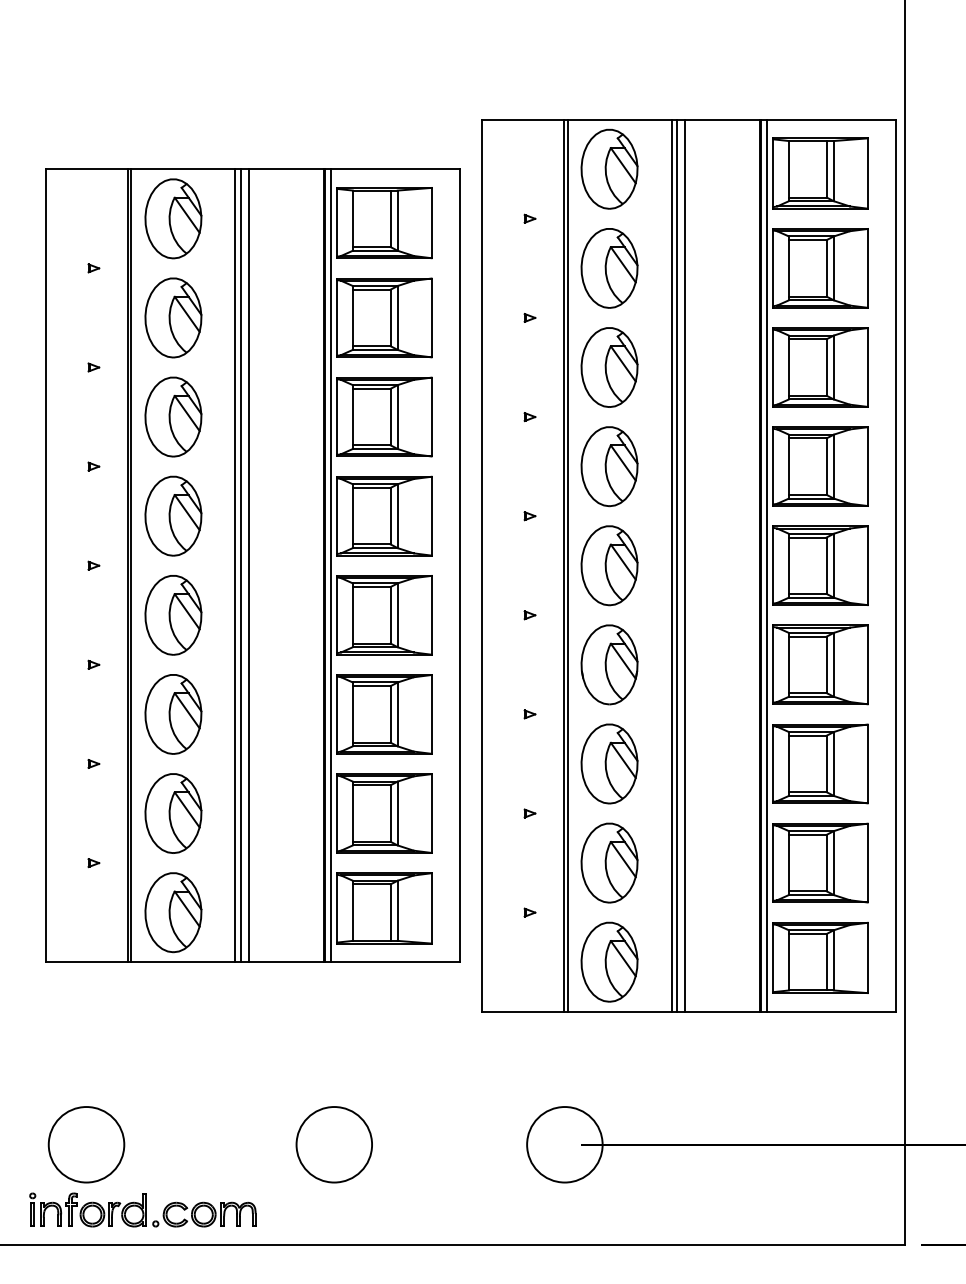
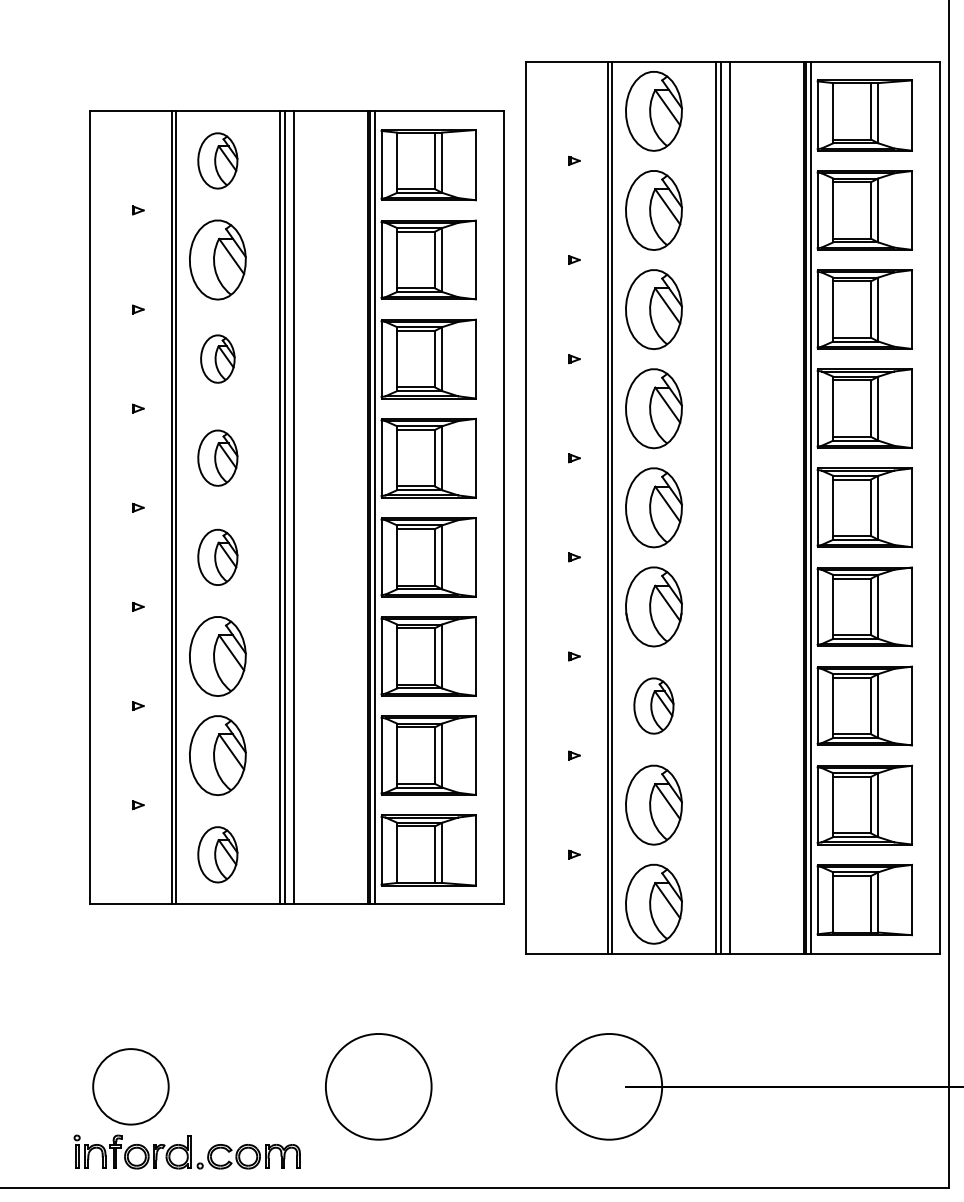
part: (173, 218) -> (217, 160), size x0.7
part: (173, 416) -> (217, 358), size x0.6
part: (173, 515) -> (217, 457), size x0.7
part: (173, 615) -> (217, 557), size x0.7
part: (609, 763) -> (653, 705), size x0.7
part: (173, 912) -> (217, 854), size x0.7
circle: (334, 1144) -> (378, 1086), size x1.4
circle: (564, 1144) -> (608, 1086), size x1.4

